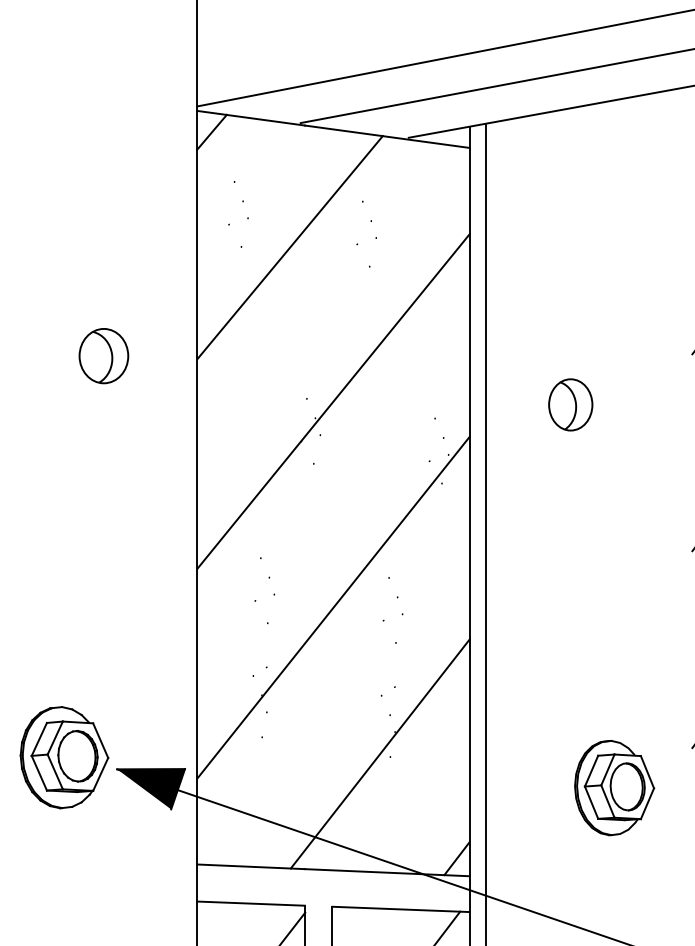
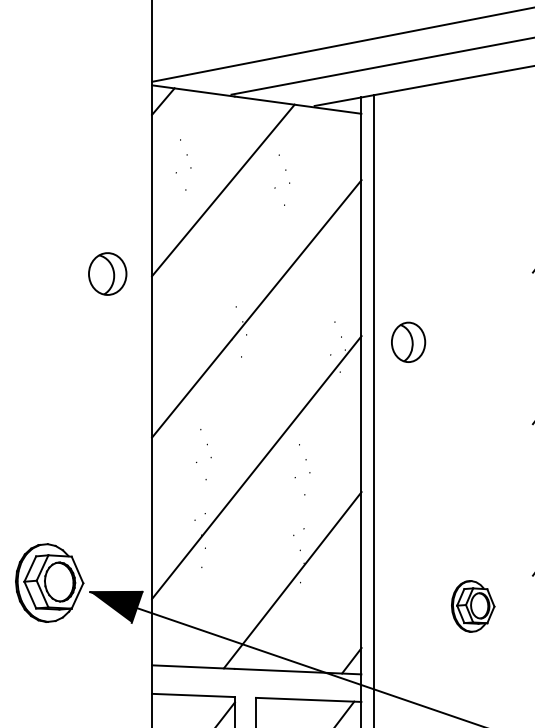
part: (103, 356) -> (107, 274), moved
part: (570, 404) -> (408, 342), moved
part: (614, 787) -> (473, 606), size x0.7

